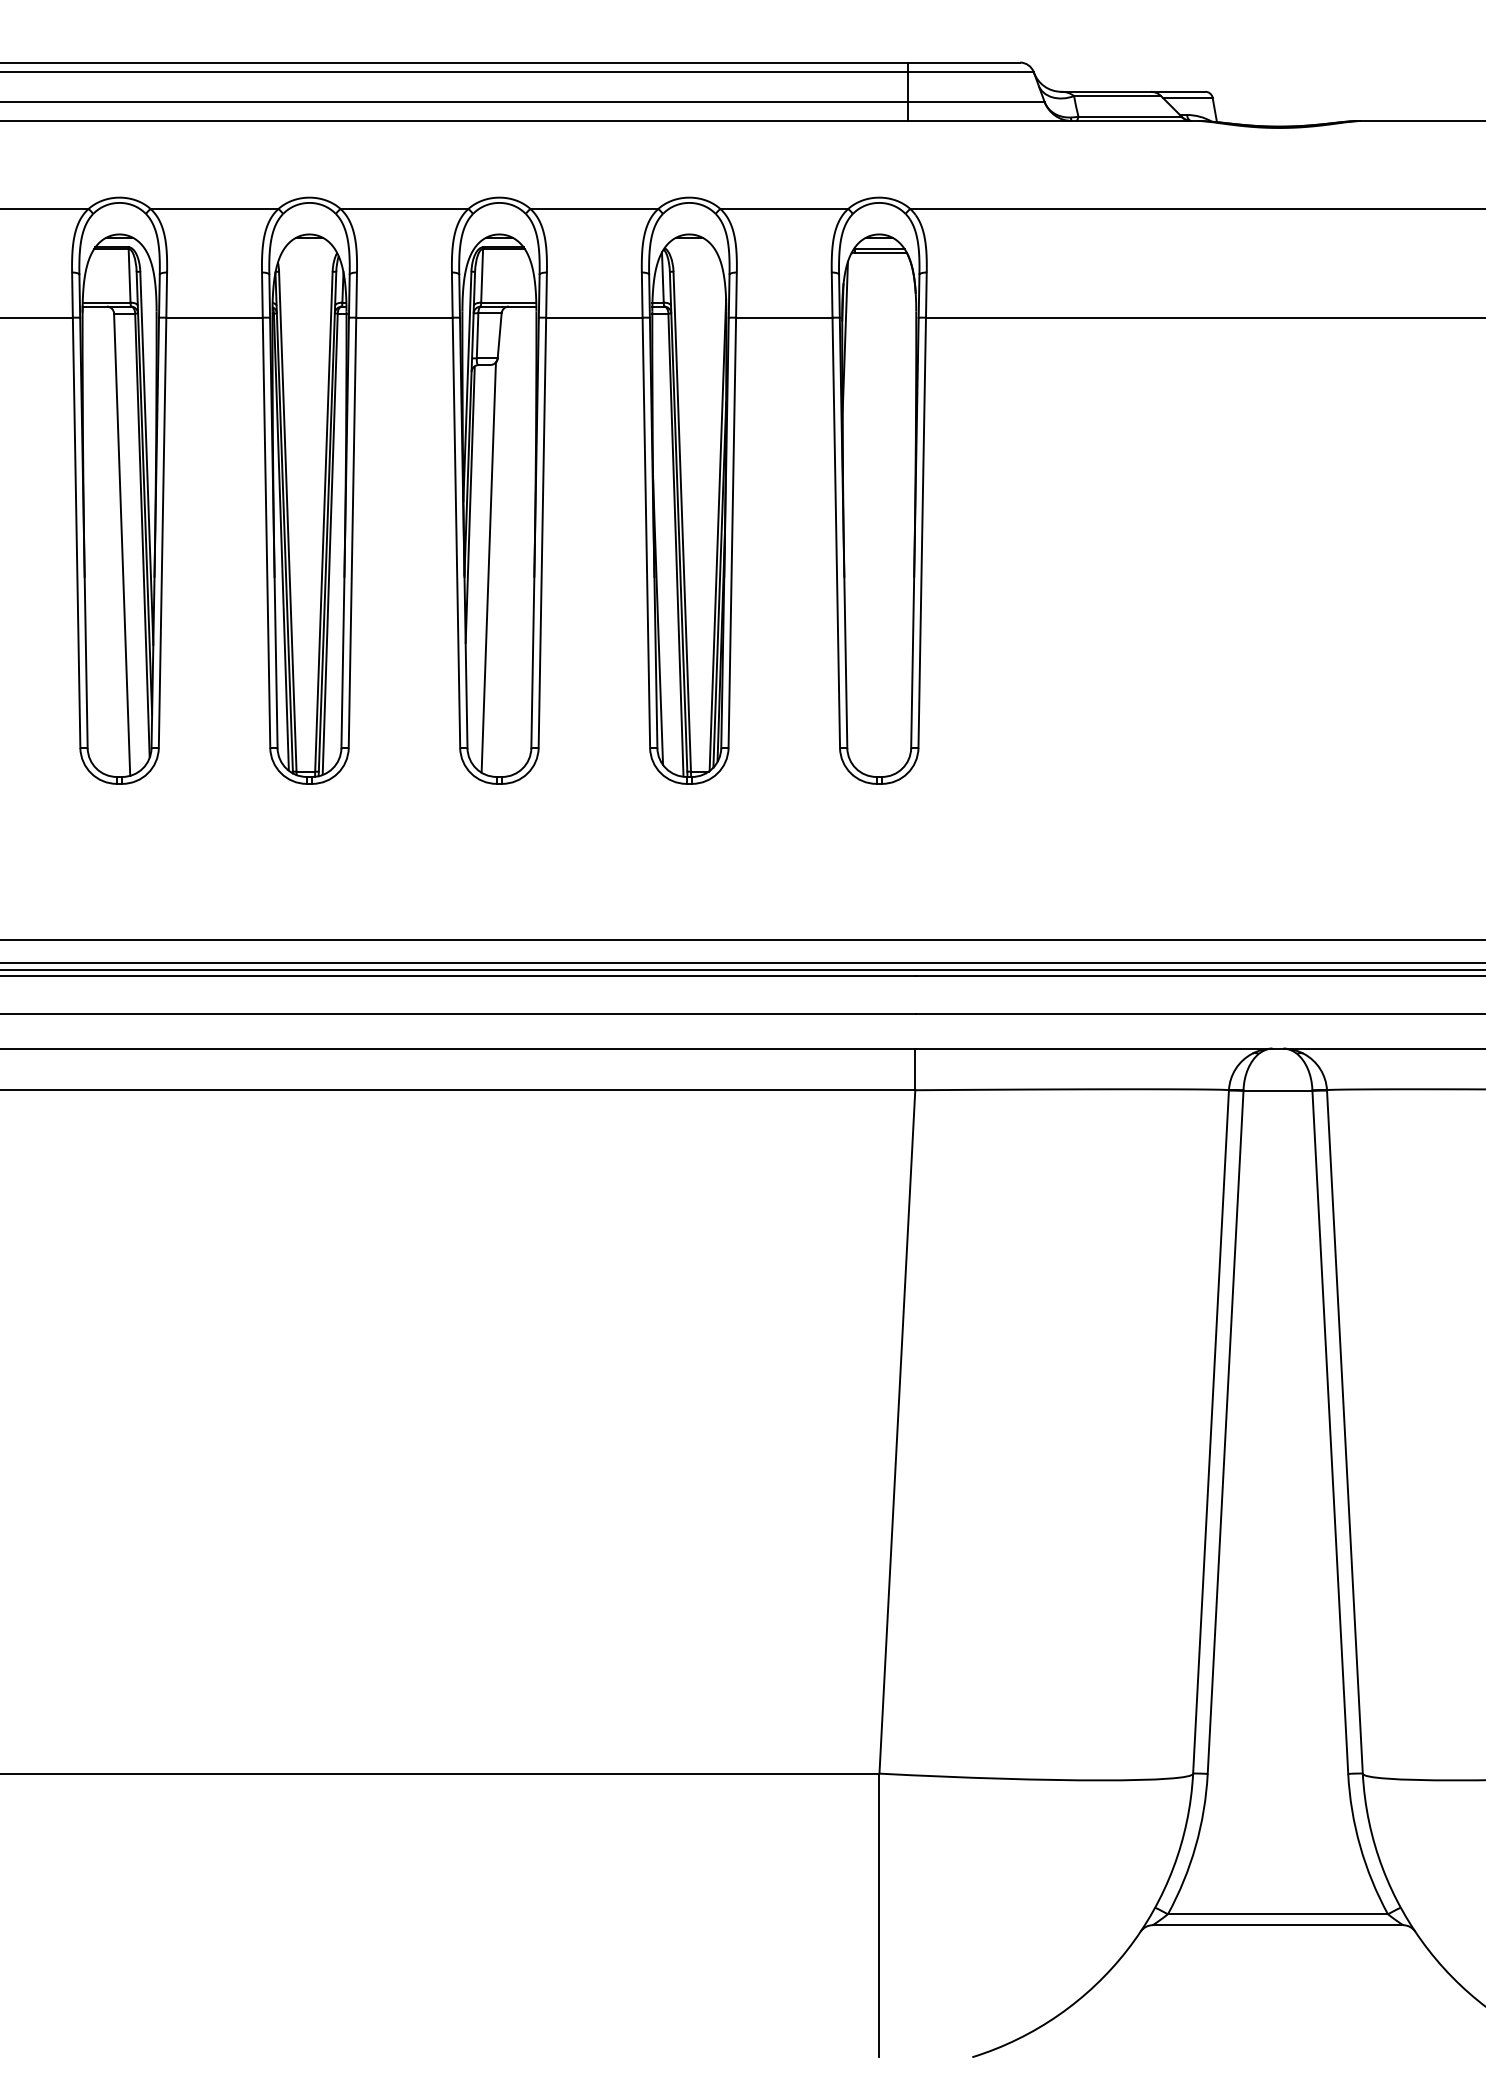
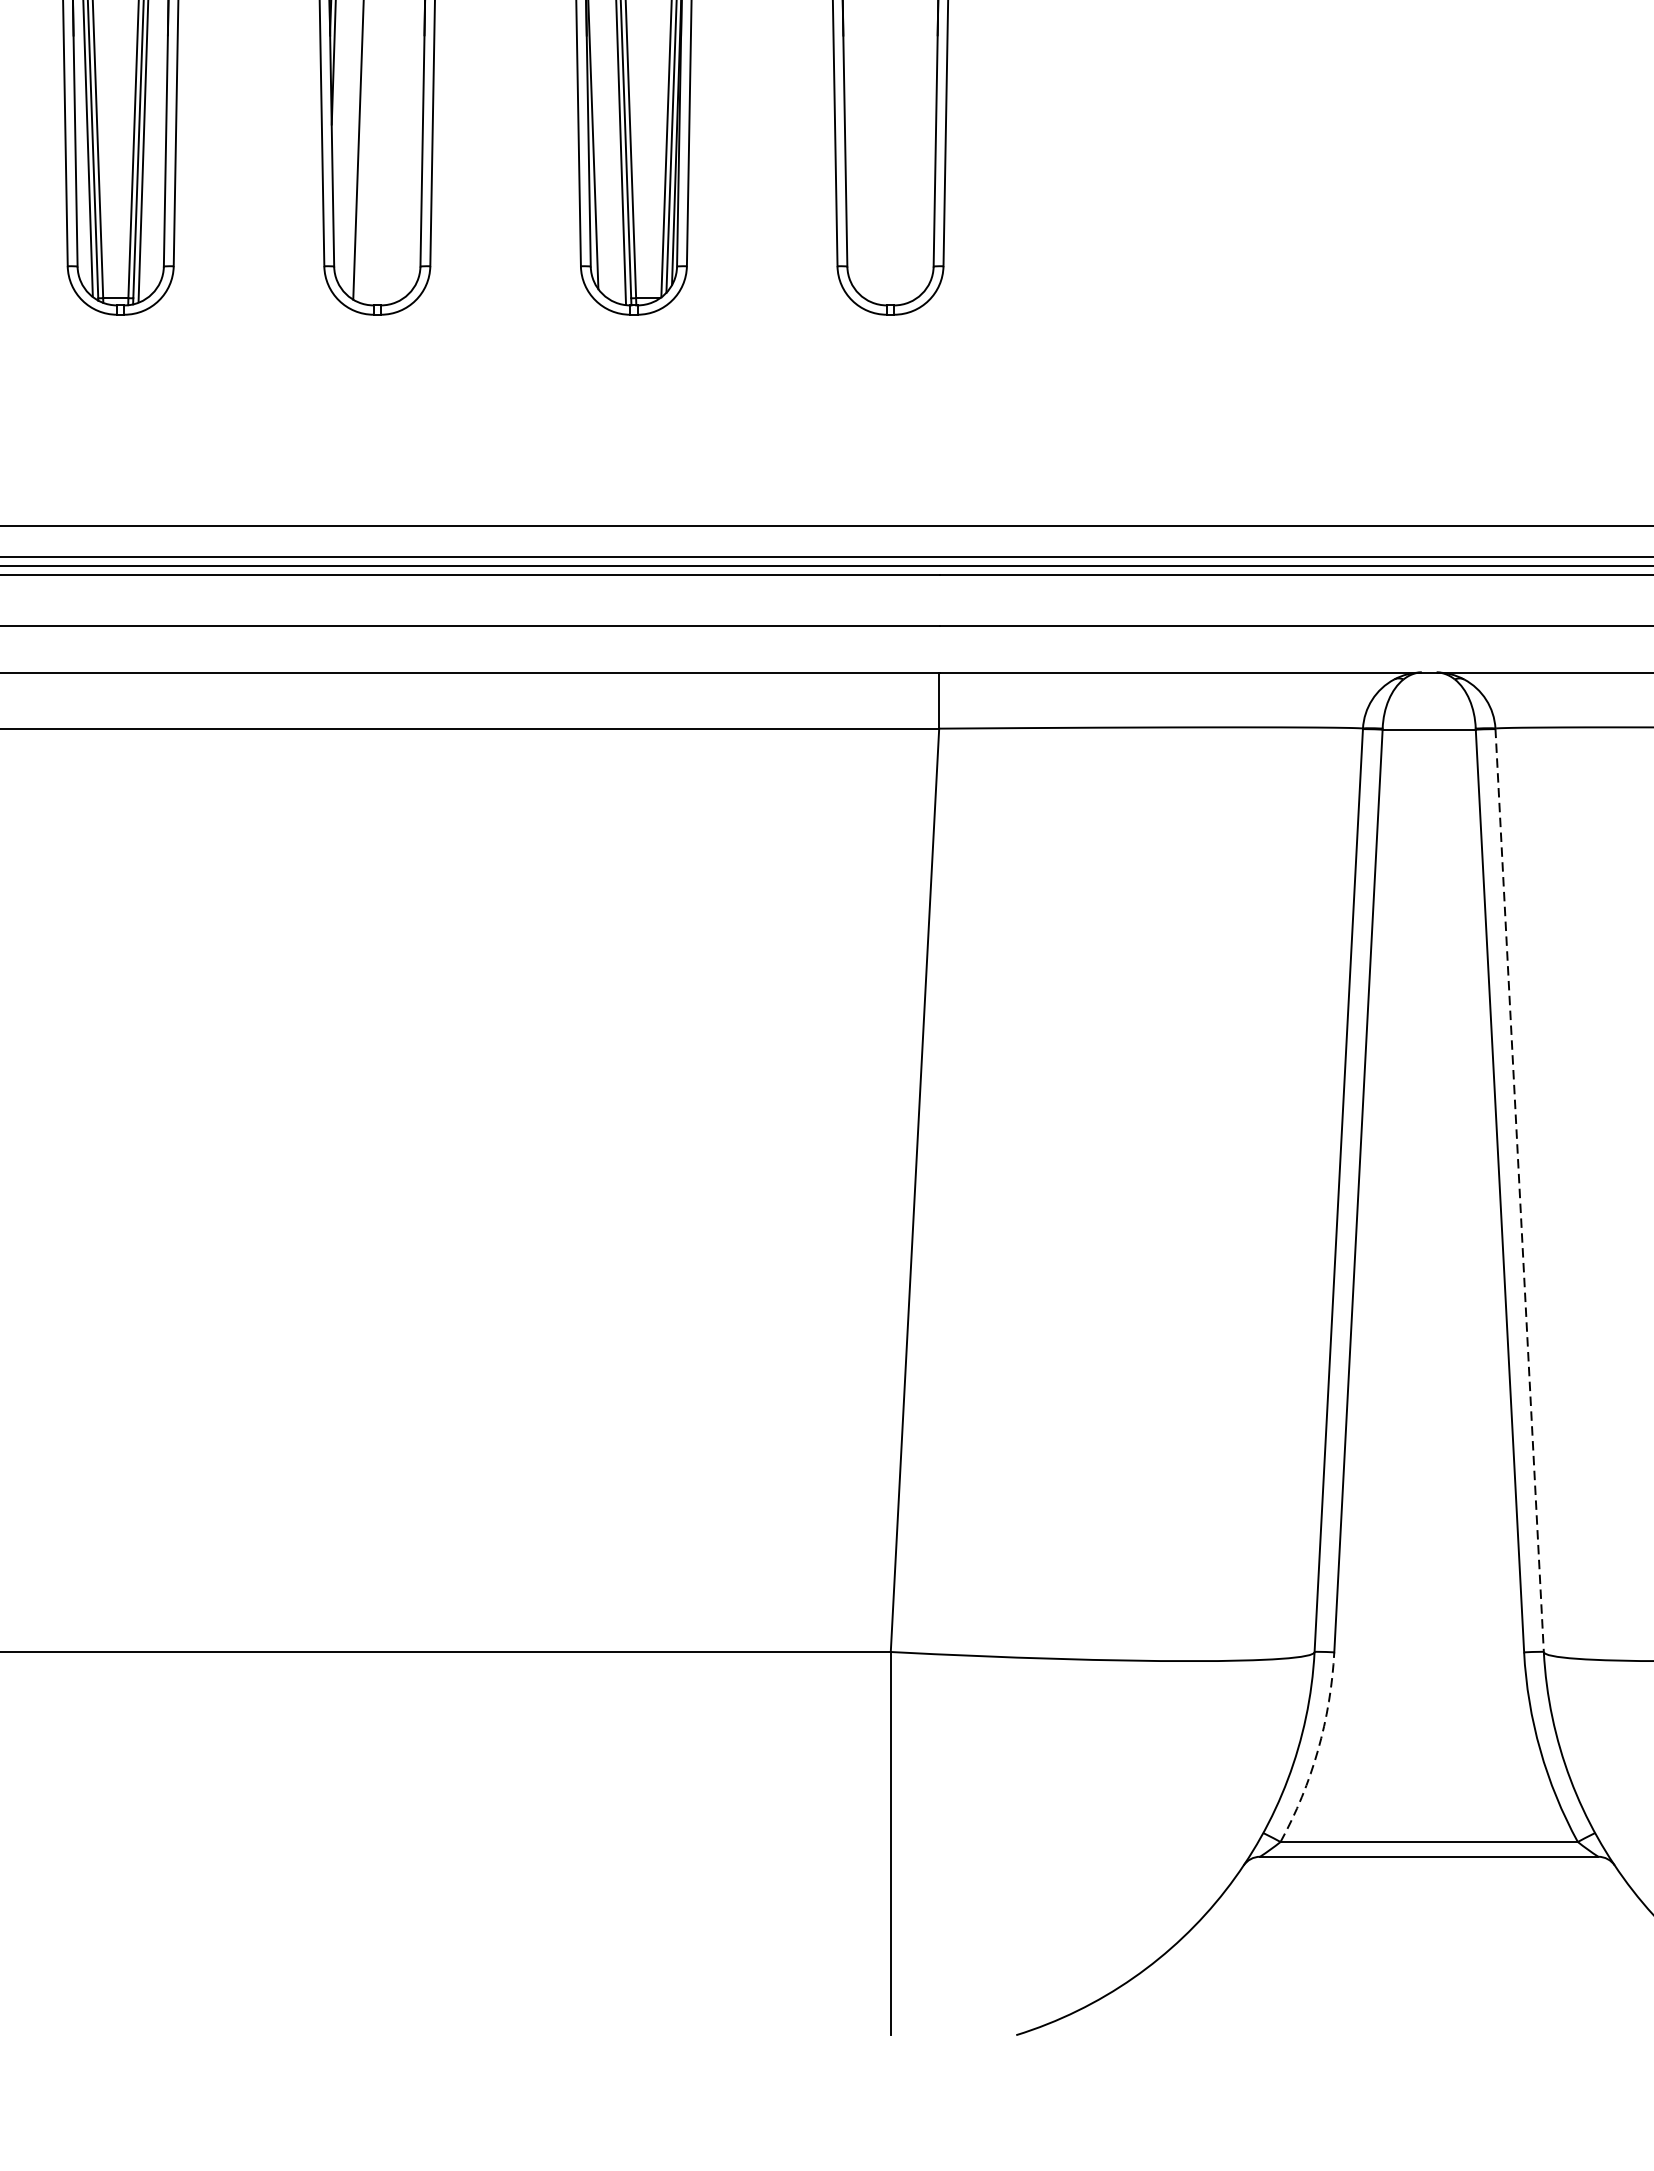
line: (1344, 1432) -> (1519, 1191), solid -> dashed
arc: (1195, 1846) -> (1317, 1750), solid -> dashed

